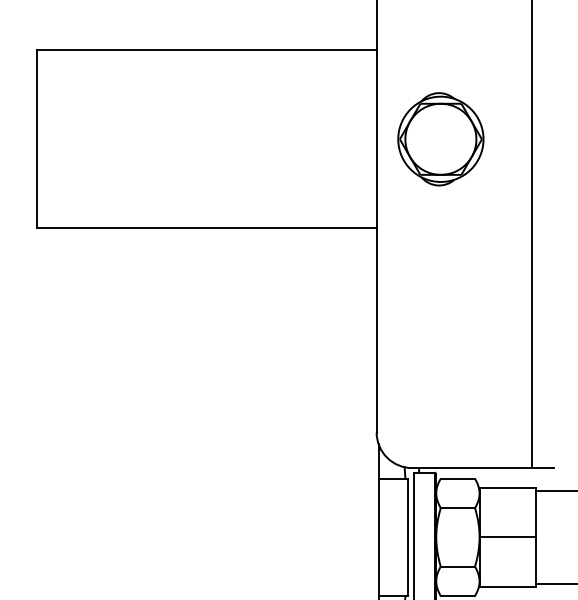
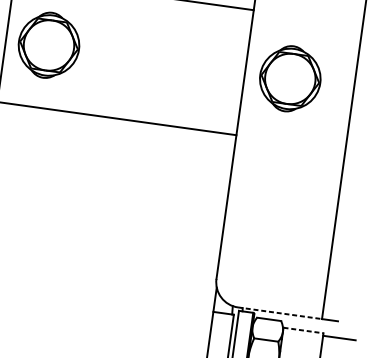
part: (97, 139) -> (48, 45), added
line: (471, 468) -> (279, 313), solid -> dashed
line: (508, 487) -> (303, 330), solid -> dashed

